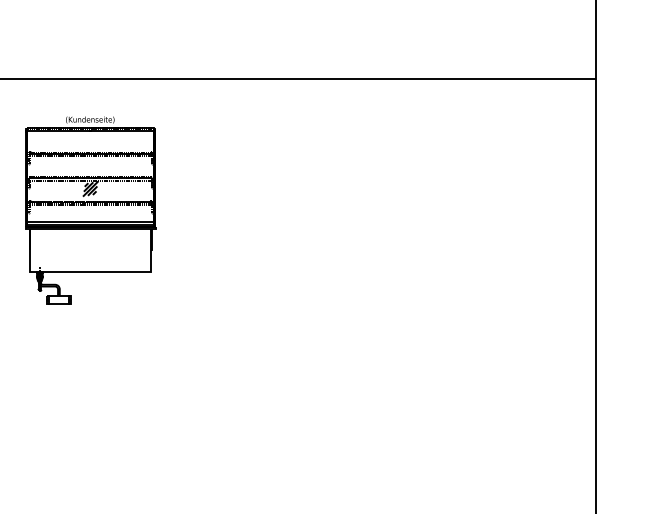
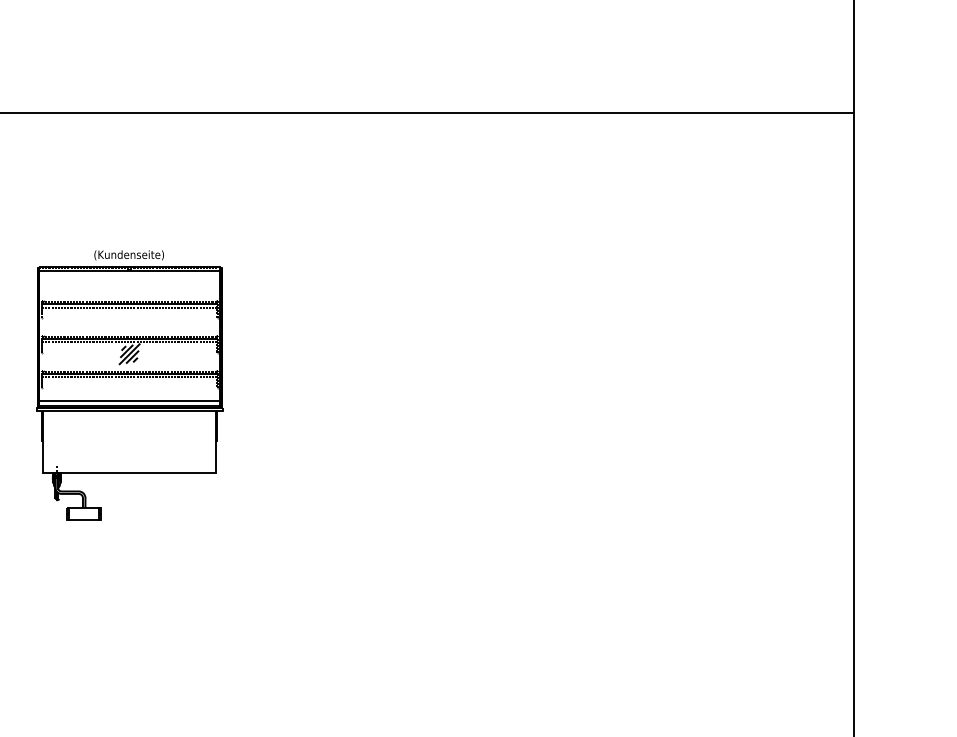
part: (90, 210) -> (129, 384), moved

